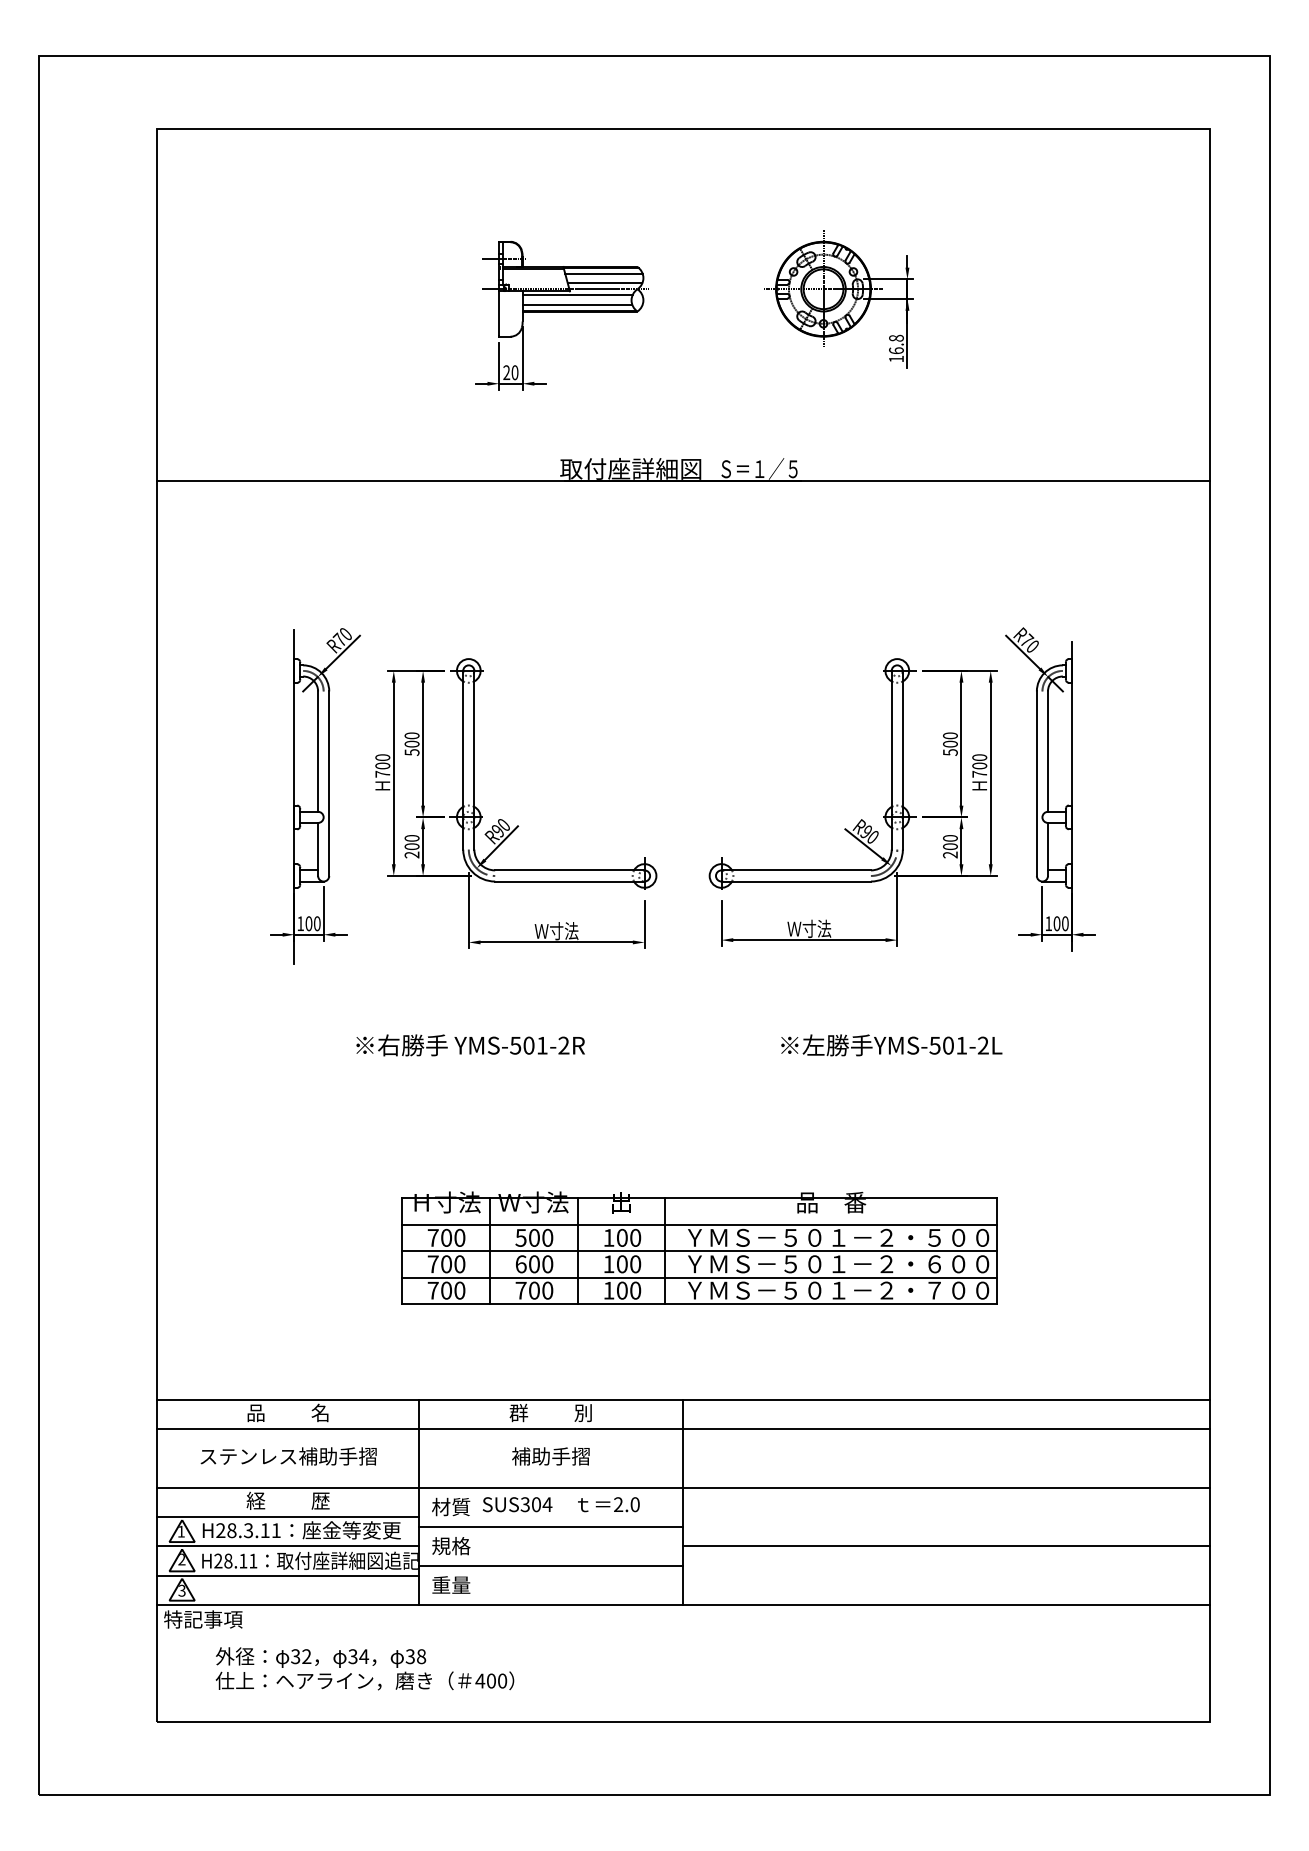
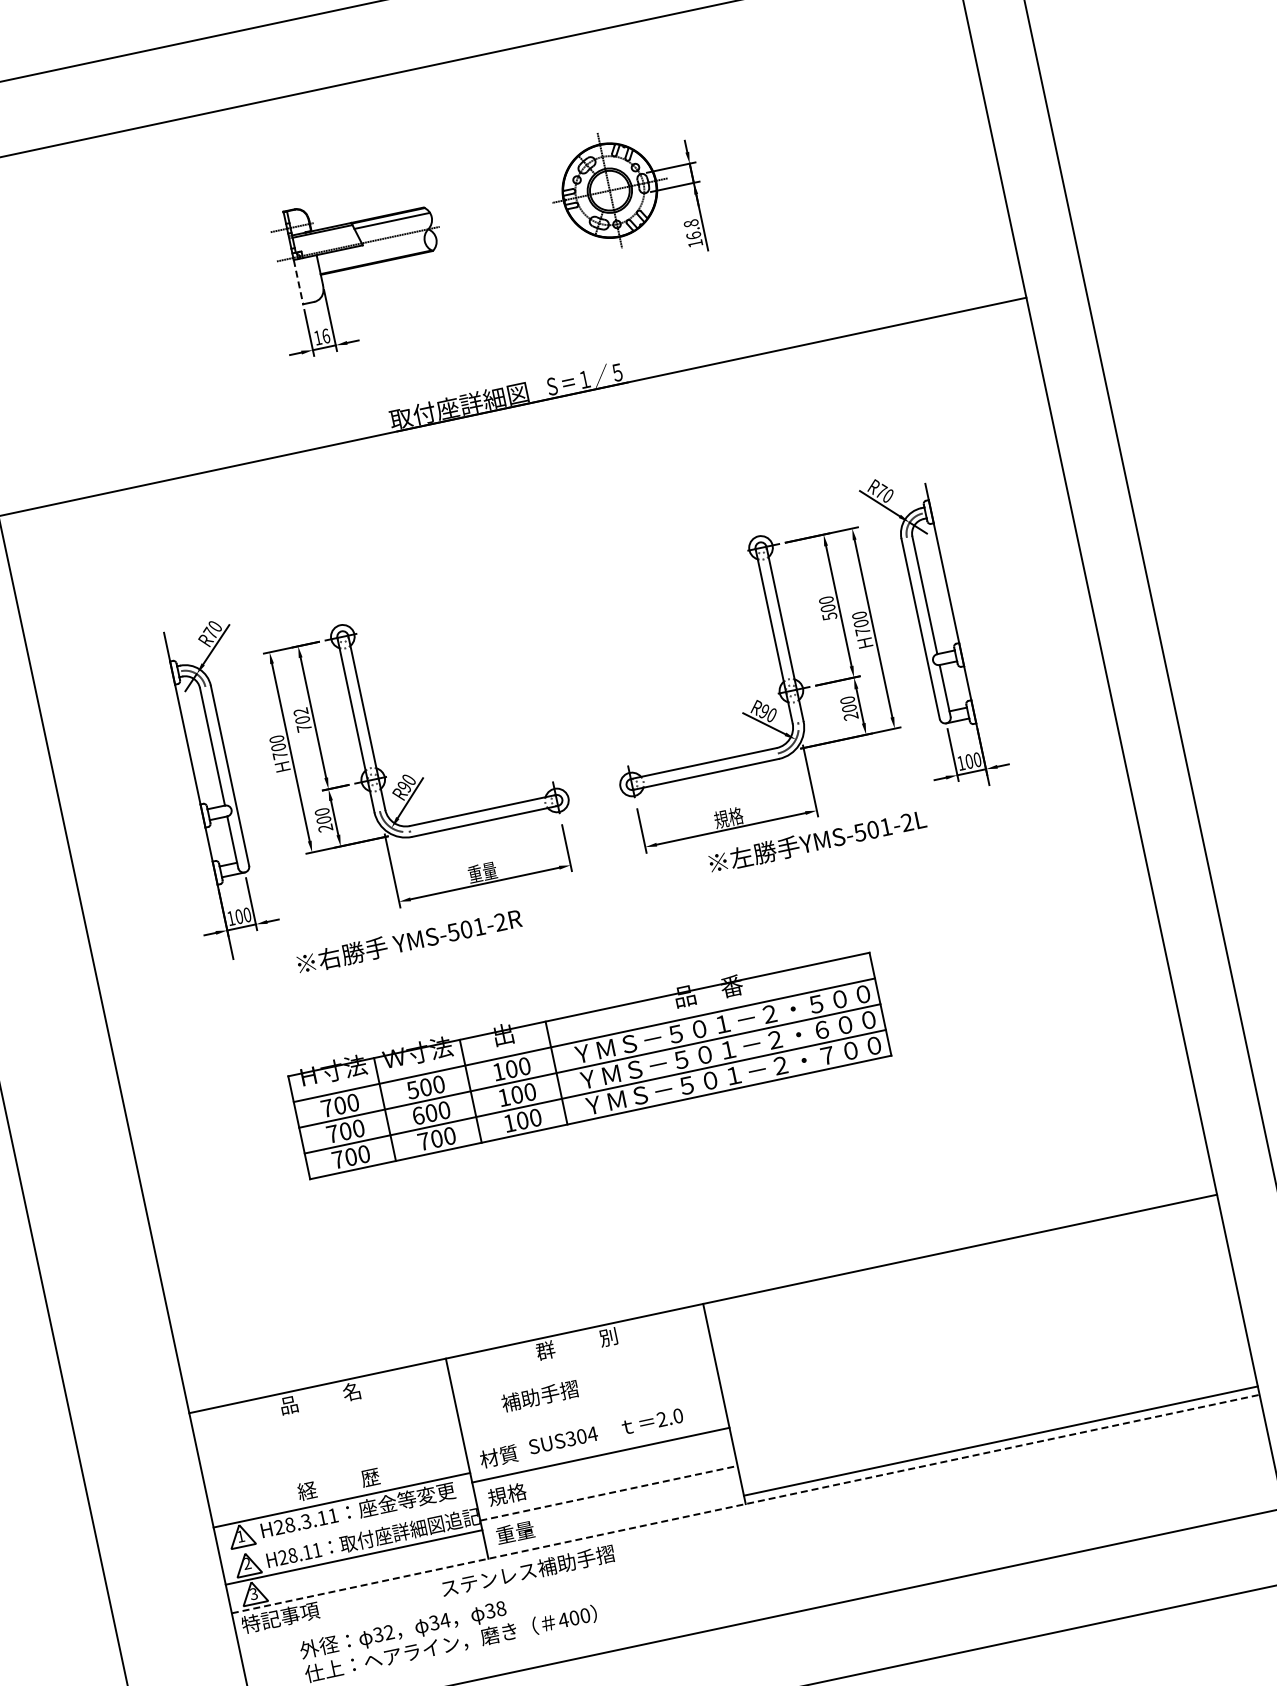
line: (604, 283) -> (394, 230), removed
line: (577, 295) -> (371, 247), removed
line: (577, 304) -> (372, 256), removed
line: (499, 314) -> (298, 282), solid -> dashed
text: (510, 372) -> (321, 336), 20 -> 16
text: (411, 743) -> (301, 719), 500 -> 702
text: (809, 928) -> (728, 817), Ｗ寸法 -> 規格
text: (556, 931) -> (482, 872), Ｗ寸法 -> 重量
text: (470, 1045) -> (409, 941), moved
text: (891, 1045) -> (817, 841), moved
part: (699, 1247) -> (589, 1062), moved
line: (682, 1429) -> (708, 1332), removed
text: (288, 1456) -> (527, 1571), moved
text: (550, 1456) -> (539, 1396), moved
line: (682, 1487) -> (720, 1389), removed
line: (287, 1546) -> (347, 1528), removed
line: (946, 1546) -> (1001, 1441), moved
line: (551, 1566) -> (609, 1493), solid -> dashed
line: (683, 1605) -> (746, 1504), solid -> dashed

